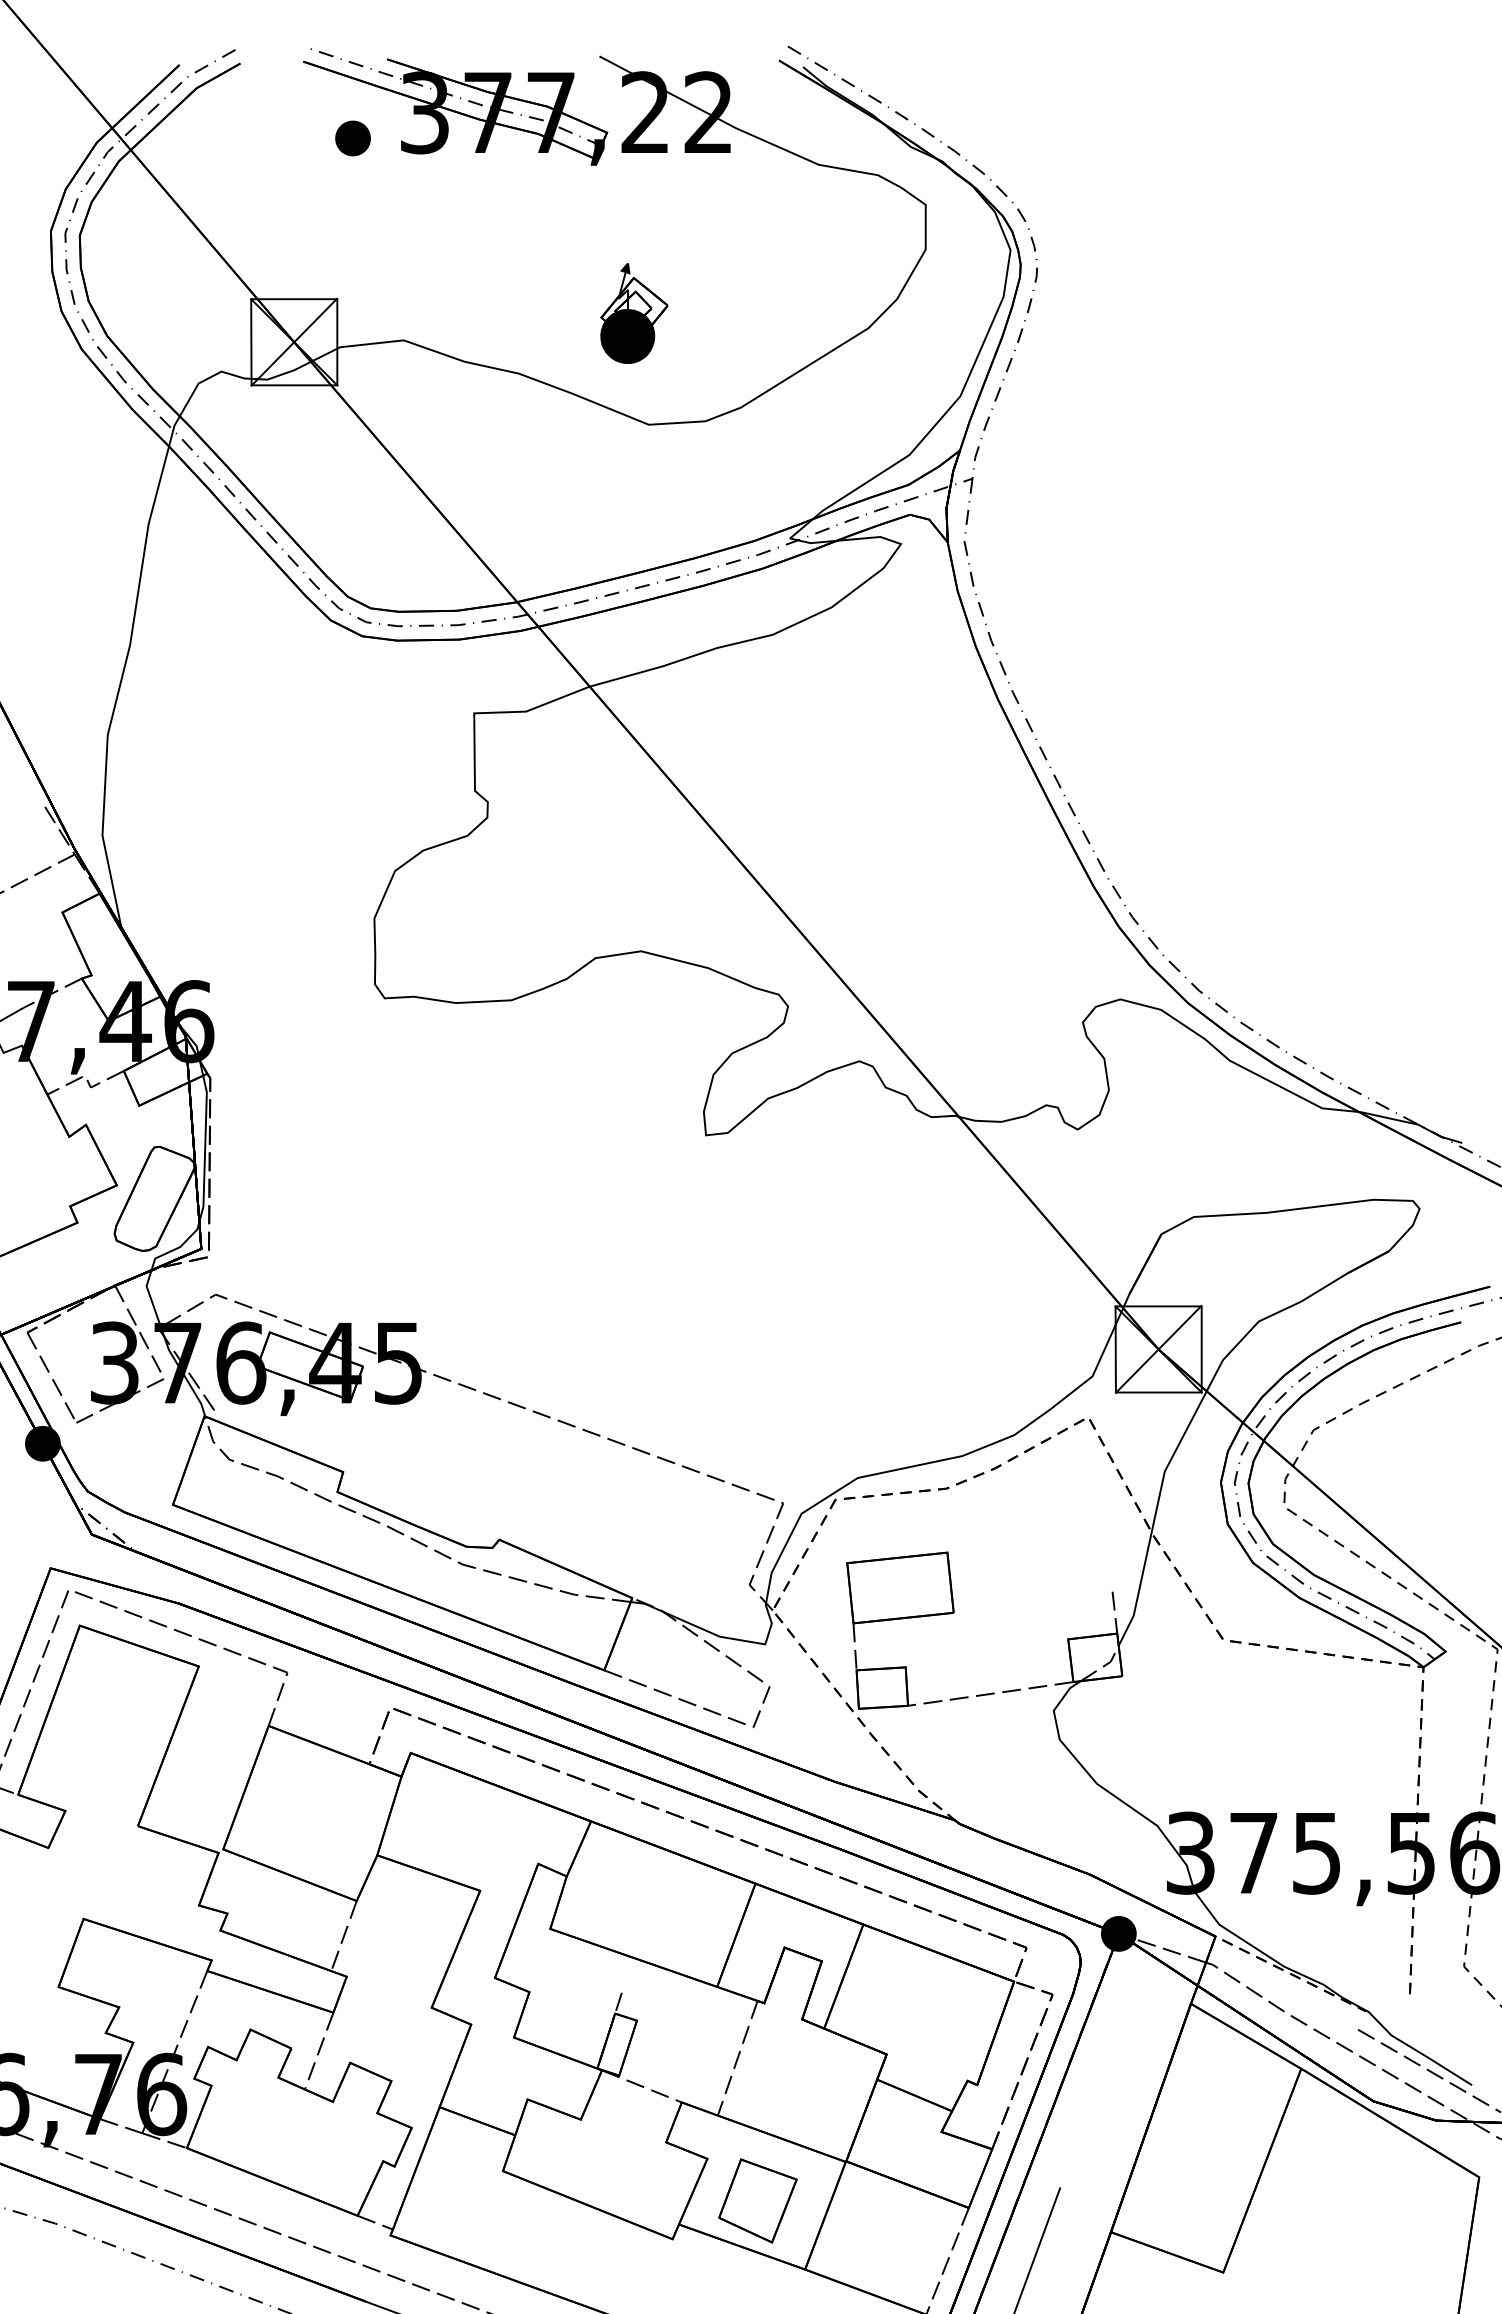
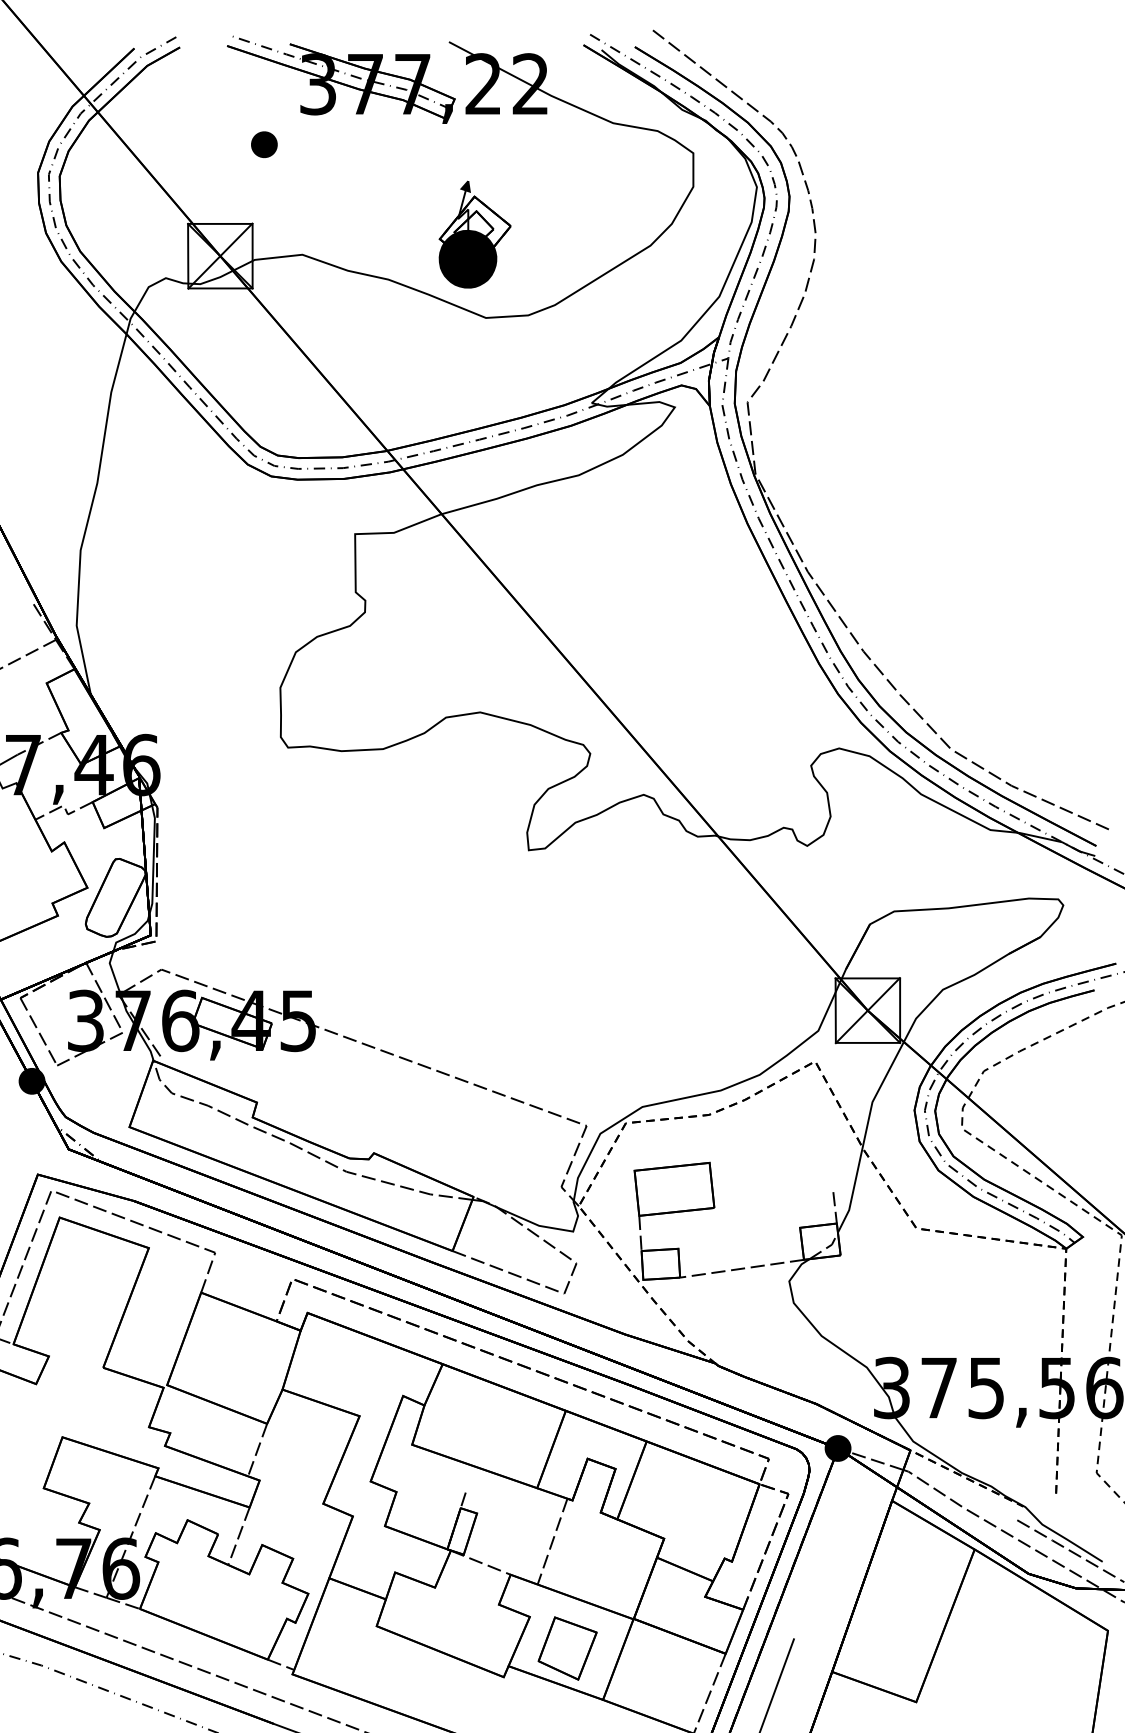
part: (352, 138) -> (263, 144), moved
part: (634, 313) -> (475, 234), size x1.43
part: (1027, 665) -> (769, 498), added

